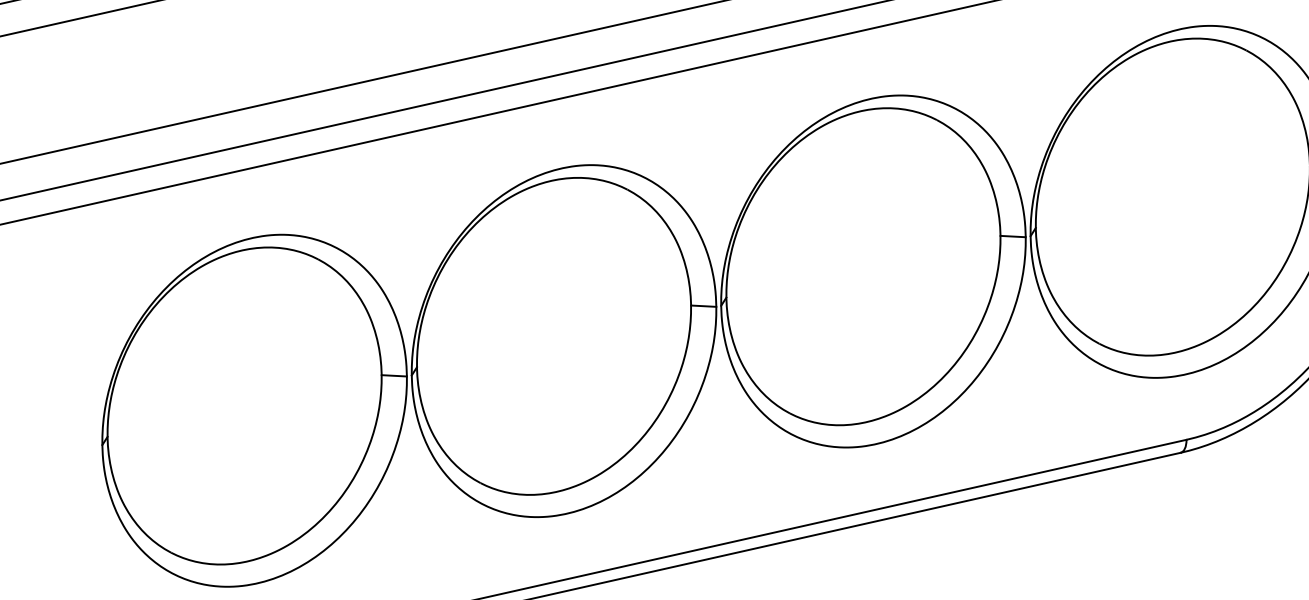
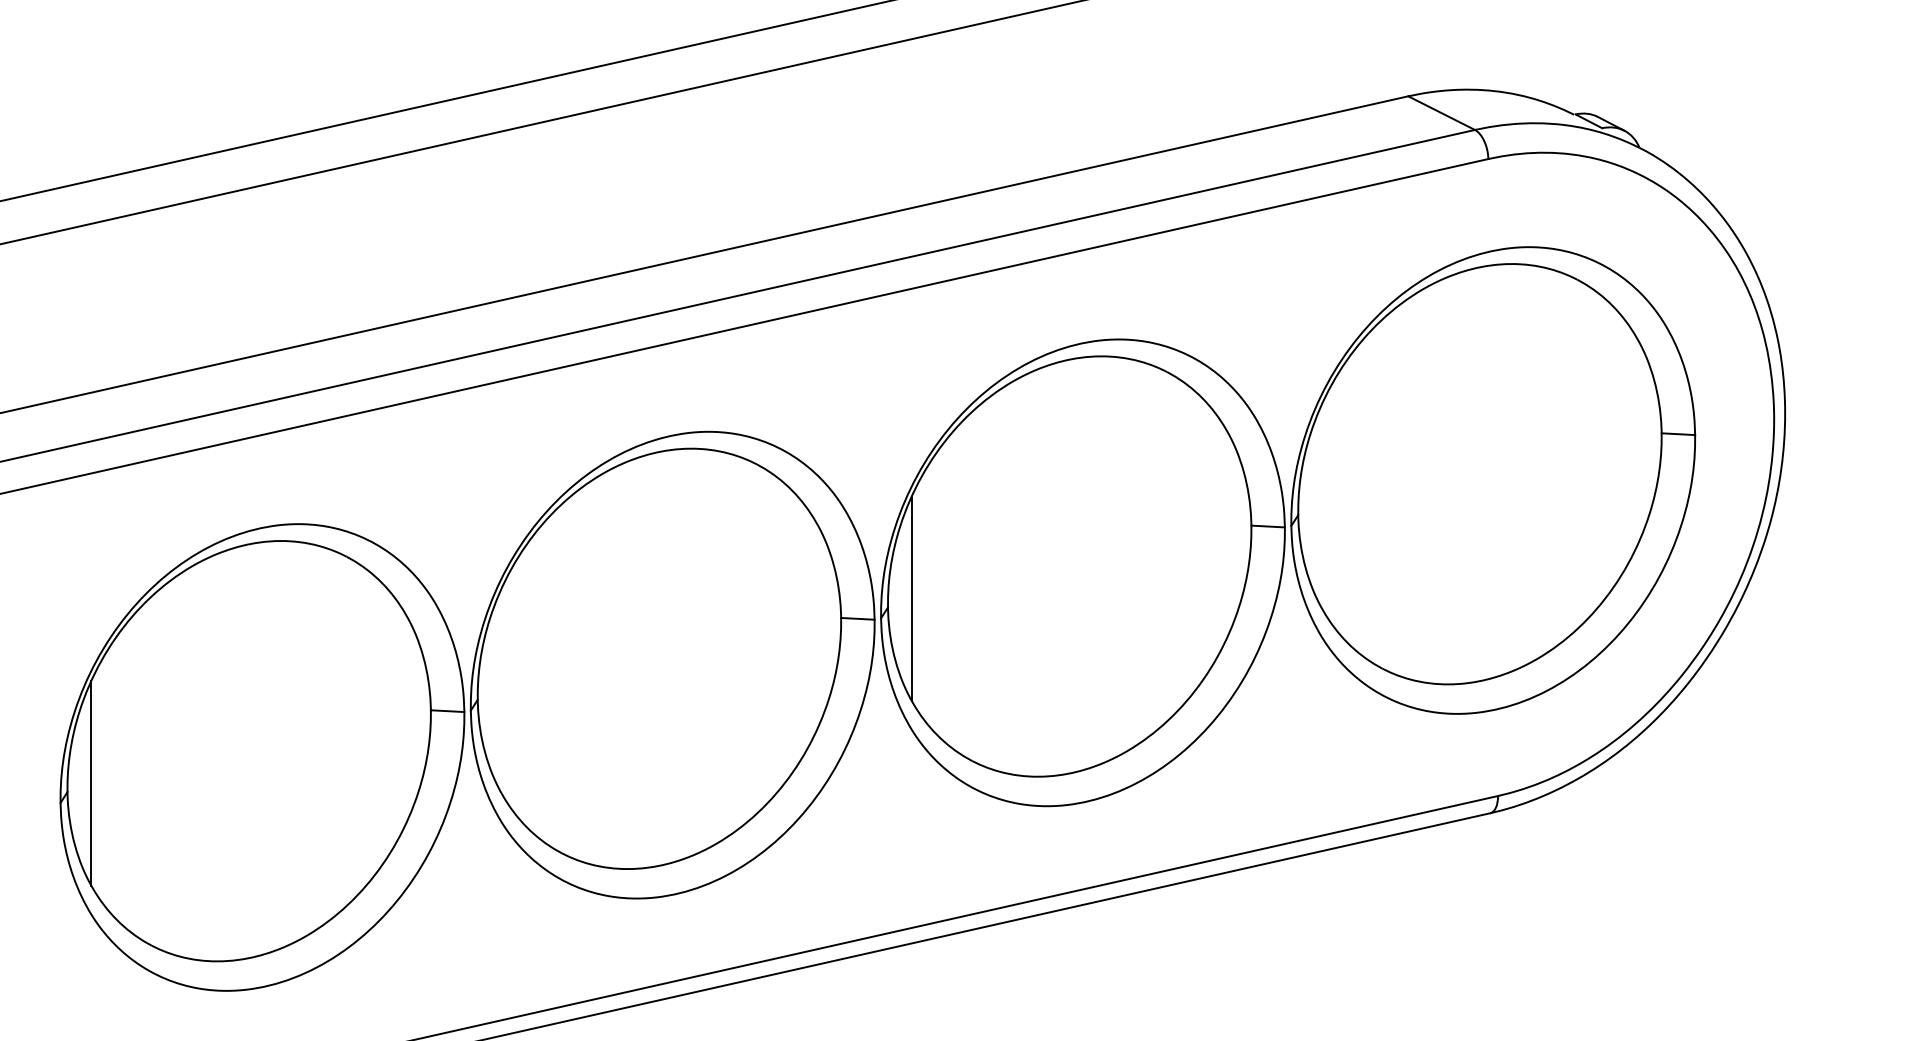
line: (744, 290) -> (911, 598), added
line: (125, 430) -> (91, 783), added

